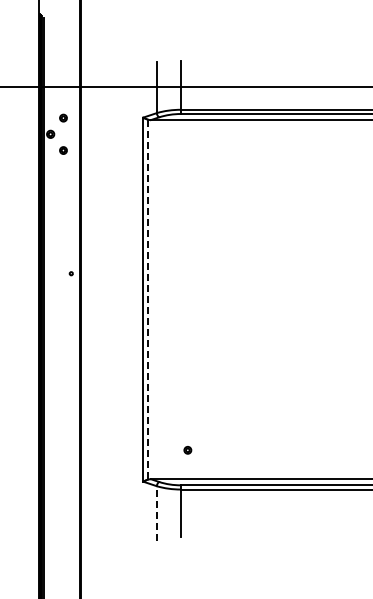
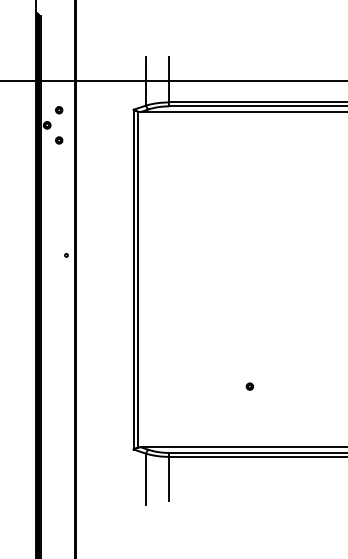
line: (148, 299) -> (138, 279), dashed -> solid
part: (187, 450) -> (249, 386), moved
line: (156, 513) -> (146, 479), dashed -> solid

